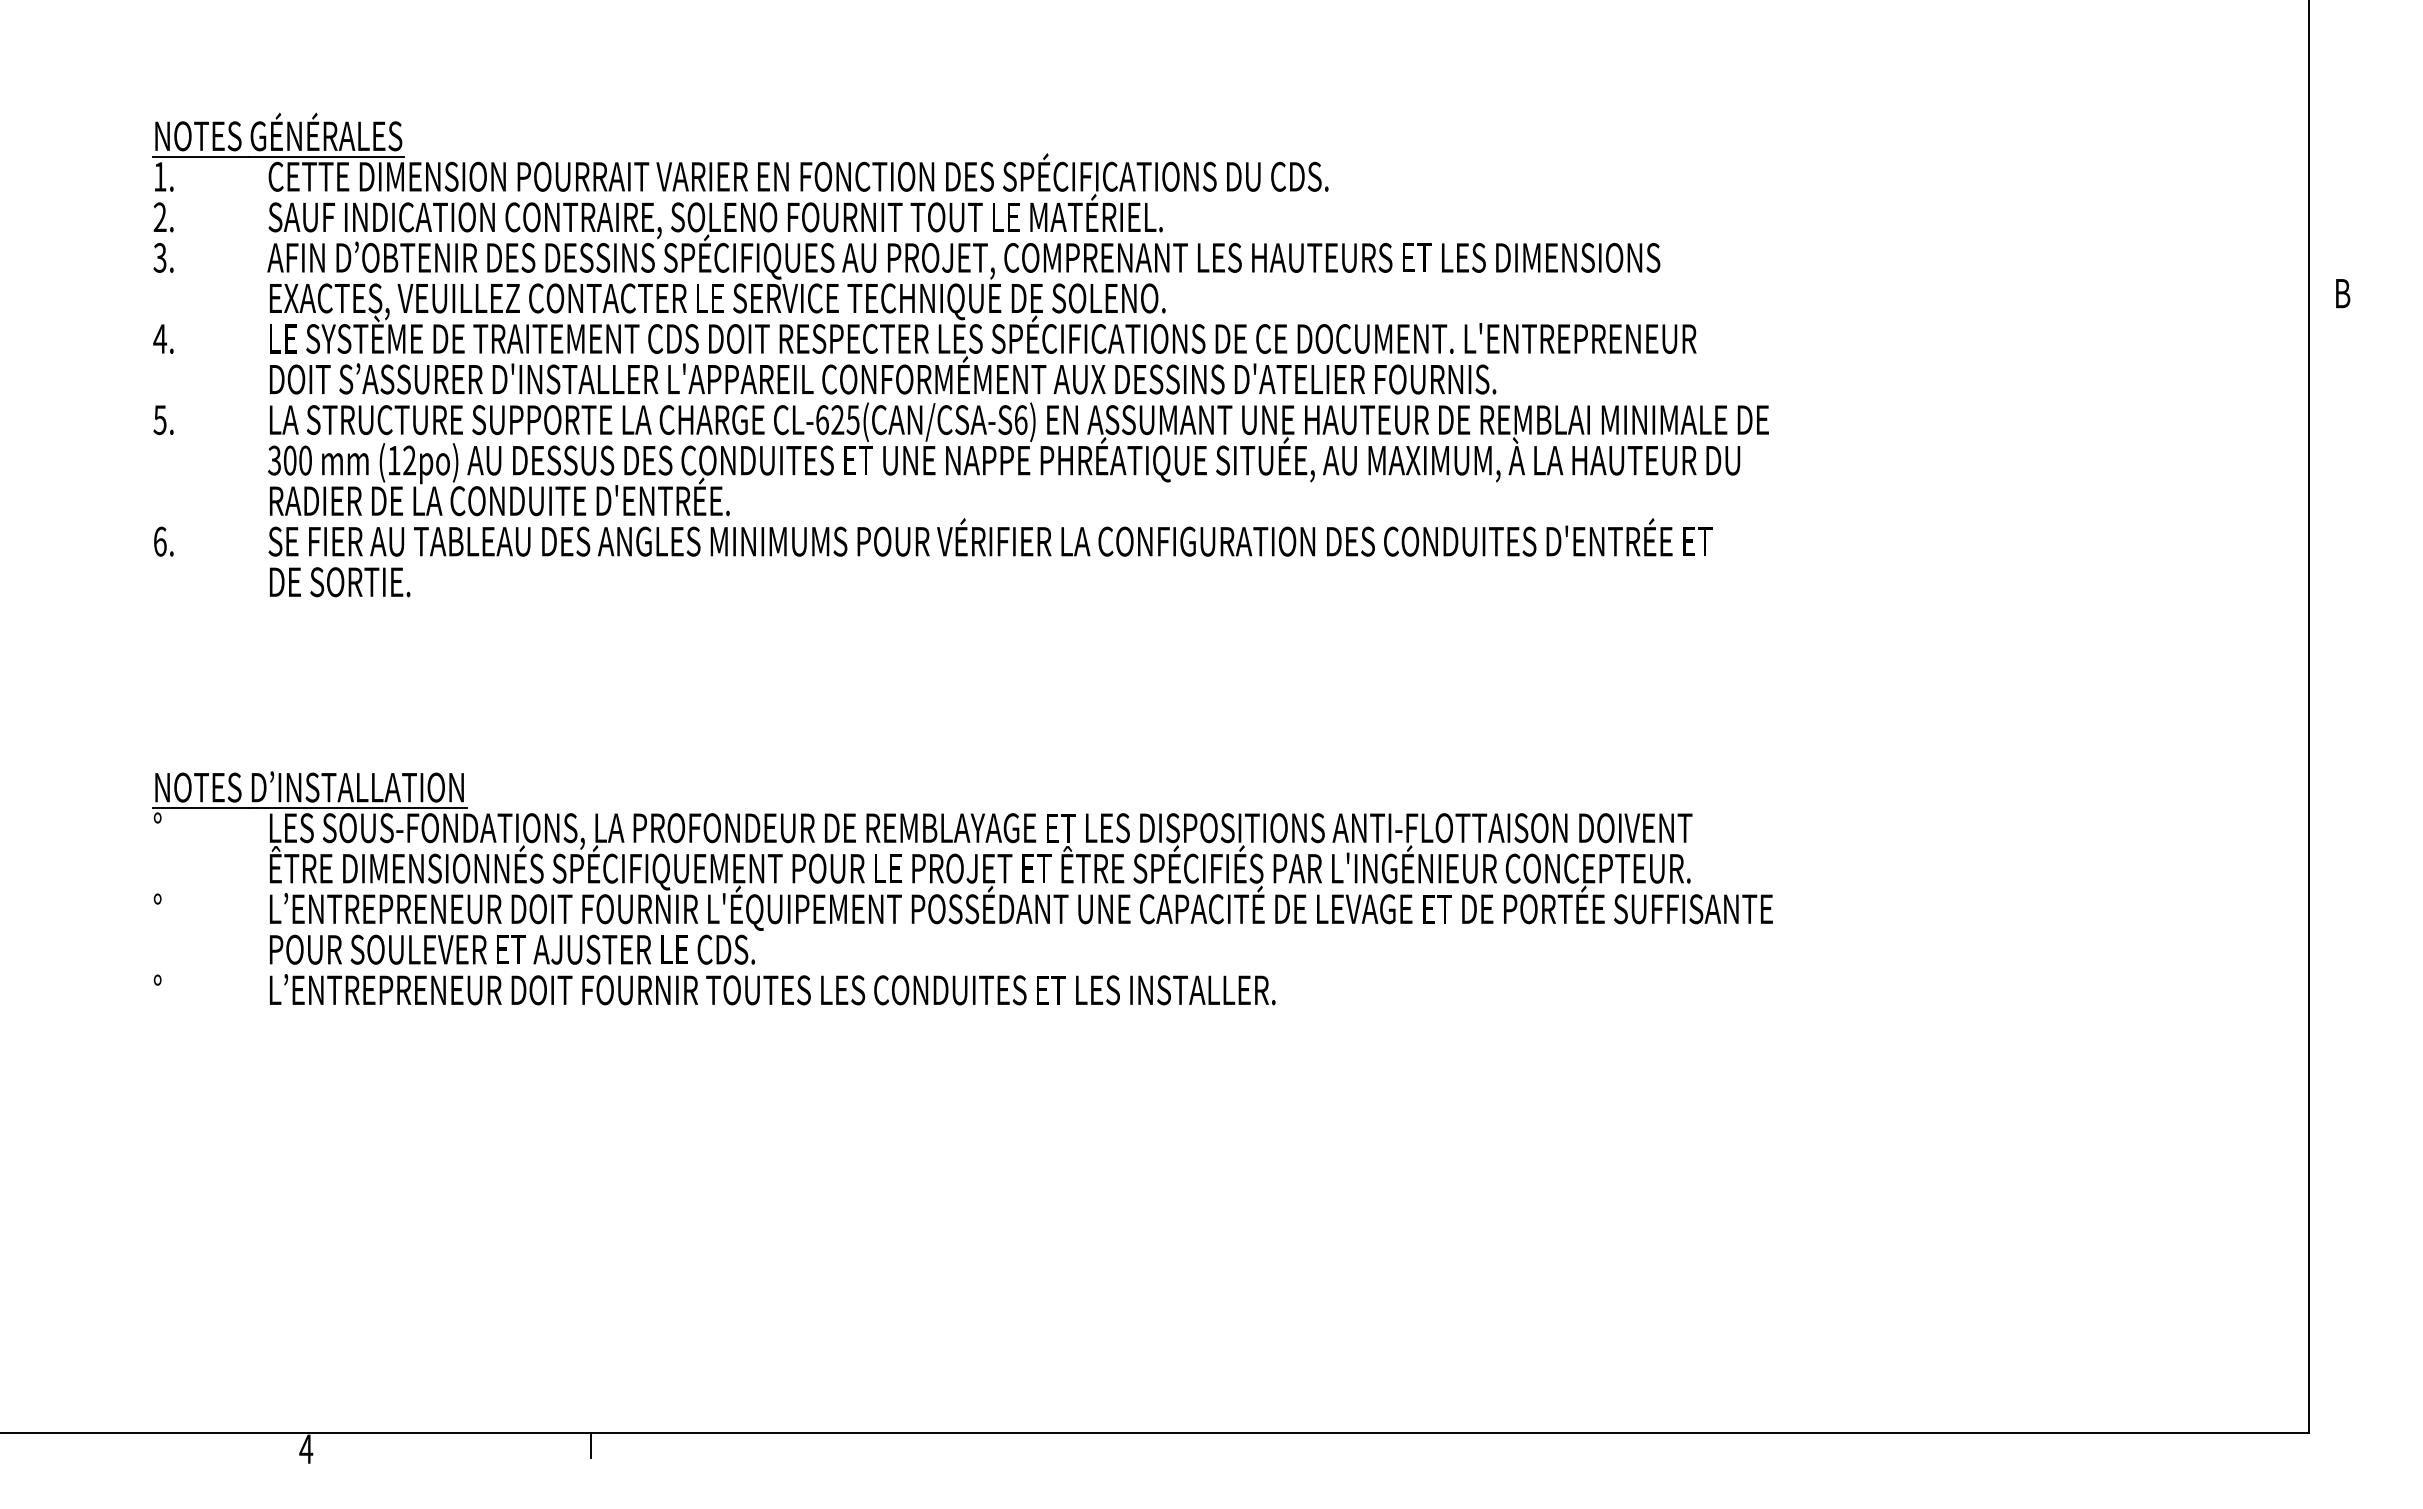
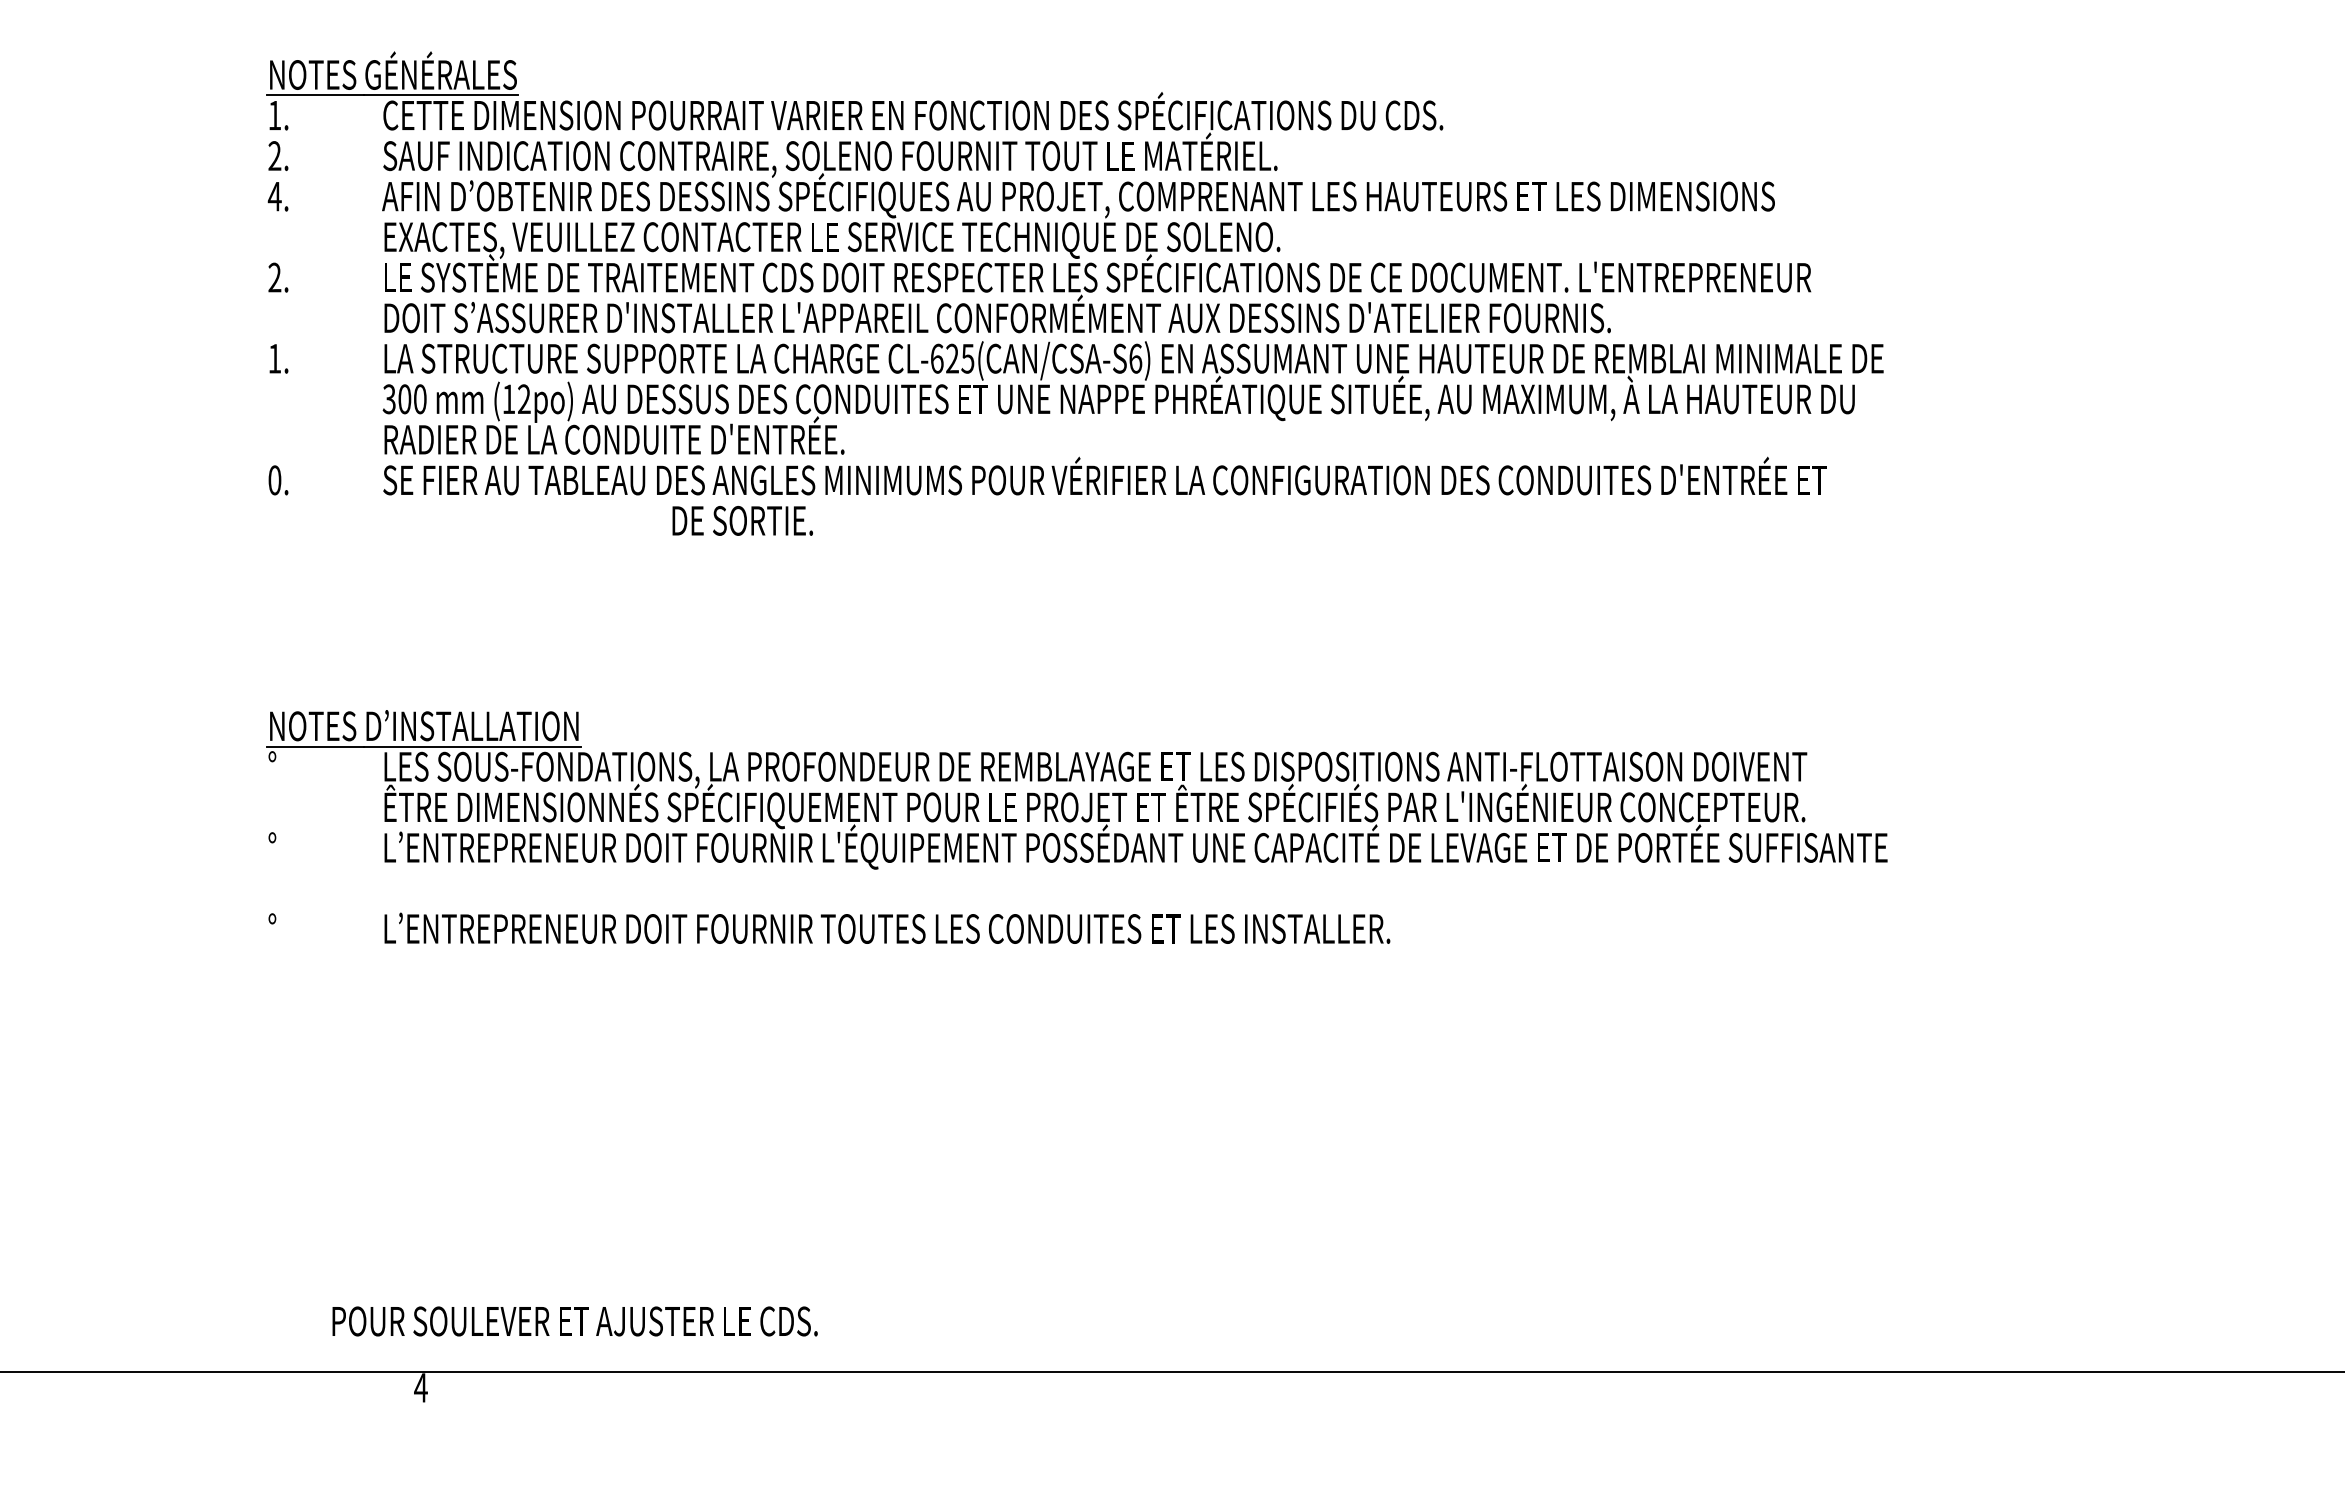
text: (160, 257) -> (275, 196), 3. -> 4.
text: (160, 338) -> (275, 277), 4. -> 2.
text: (159, 420) -> (274, 359), 5. -> 1.
text: (160, 541) -> (275, 480), 6. -> 0.
text: (340, 582) -> (743, 521), moved
text: (512, 949) -> (575, 1321), moved
line: (591, 1445) -> (706, 1384), removed

